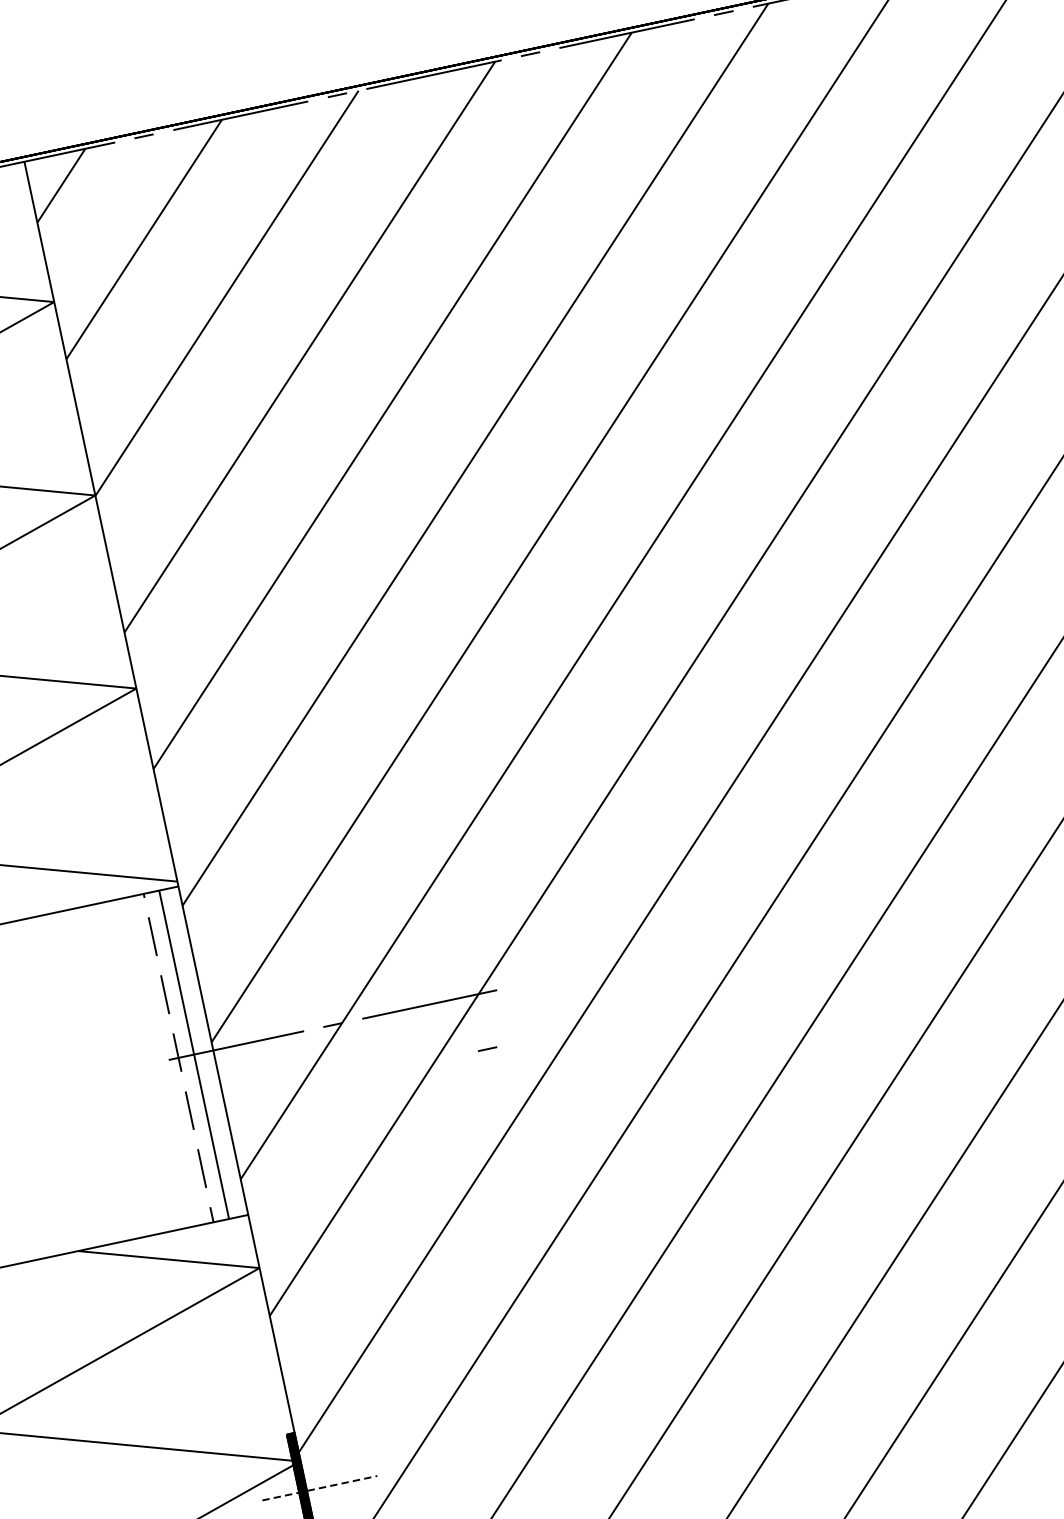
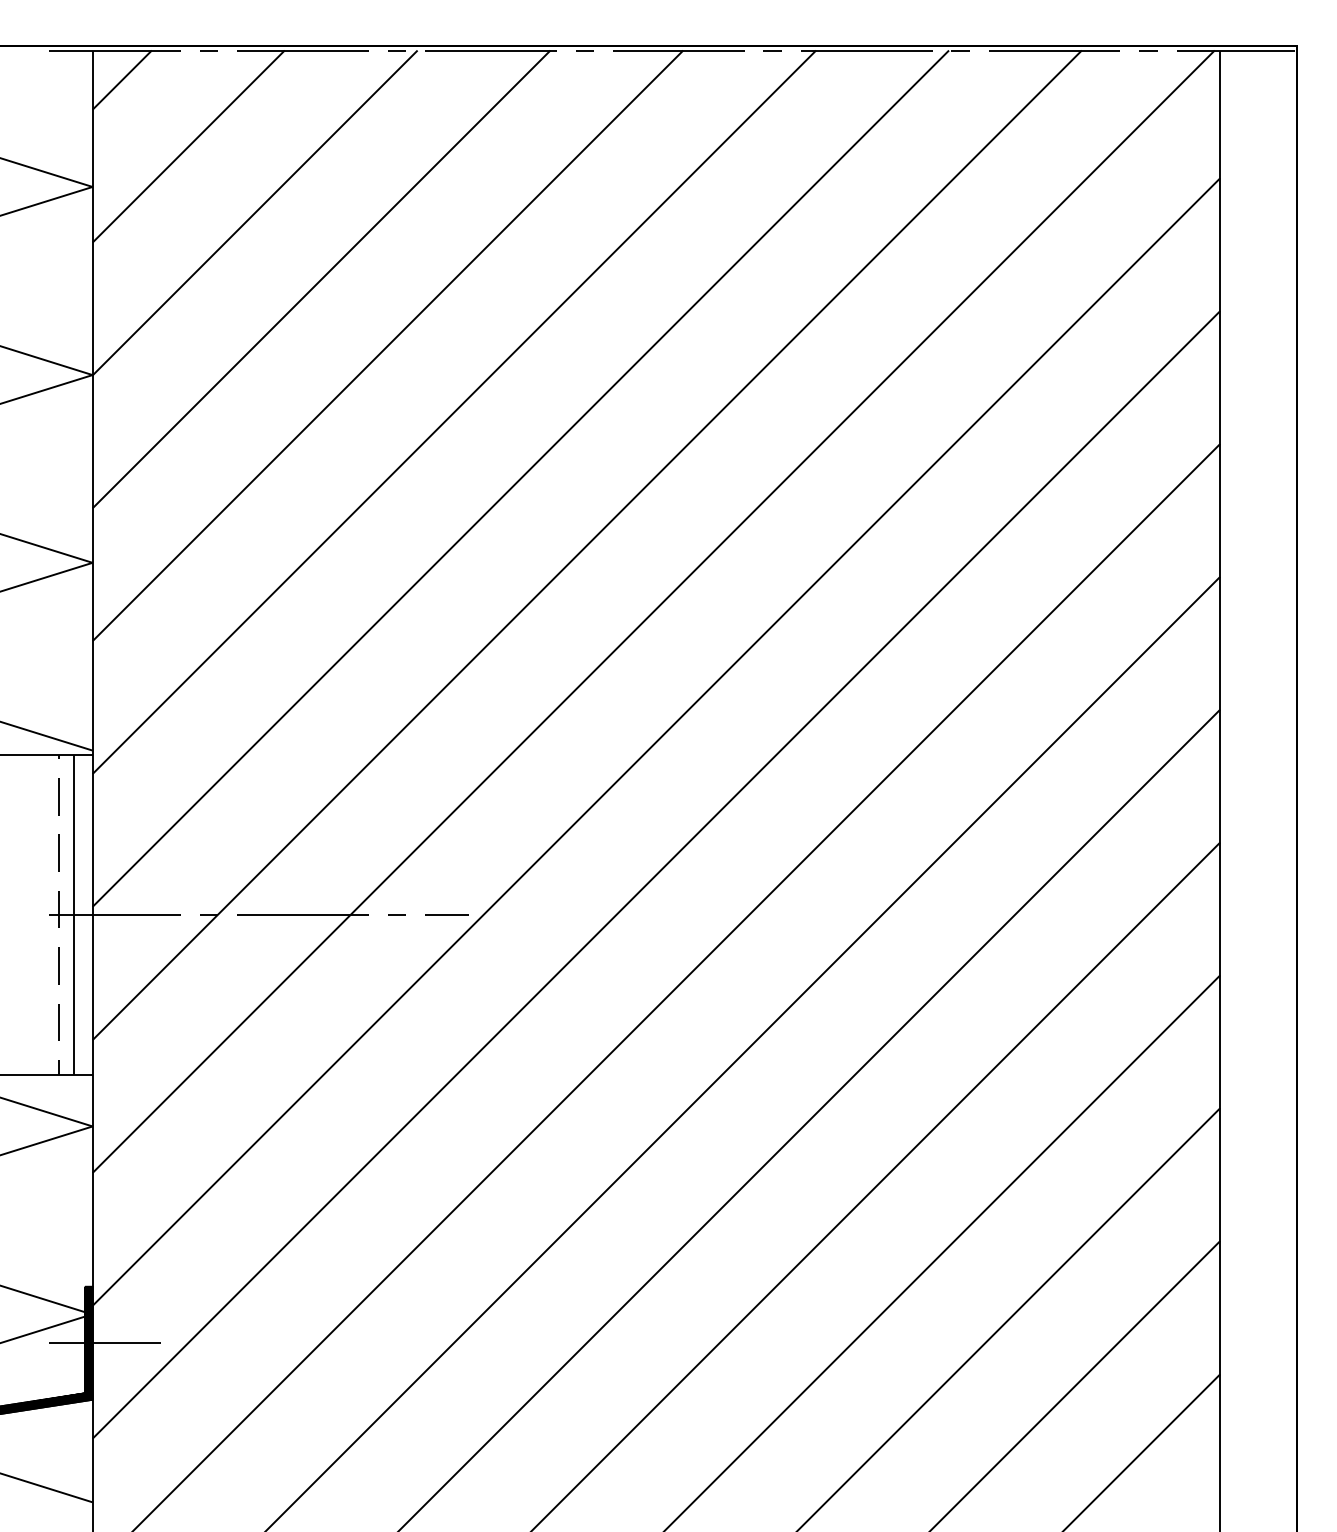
line: (577, 972) -> (446, 914), added
line: (486, 1048) -> (396, 914), moved
line: (320, 1488) -> (105, 1343), dashed -> solid

